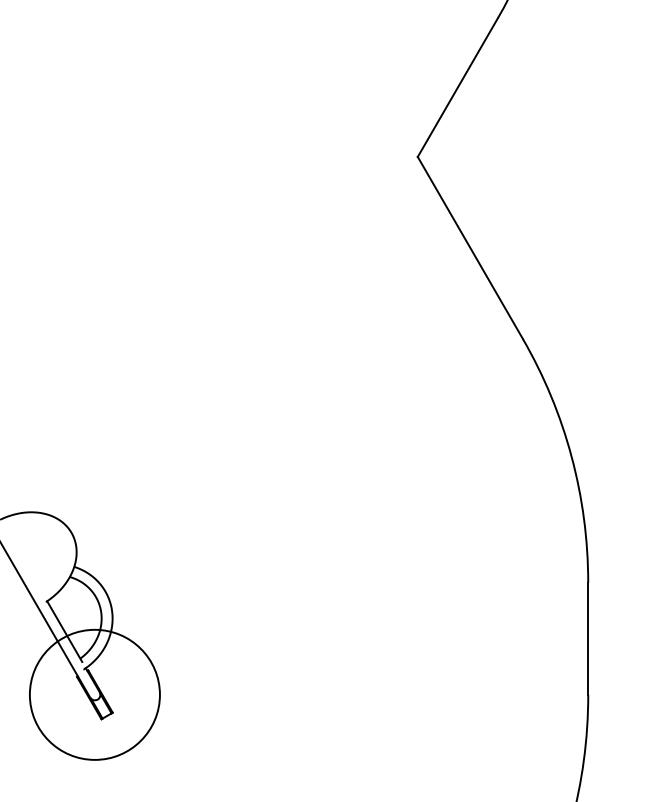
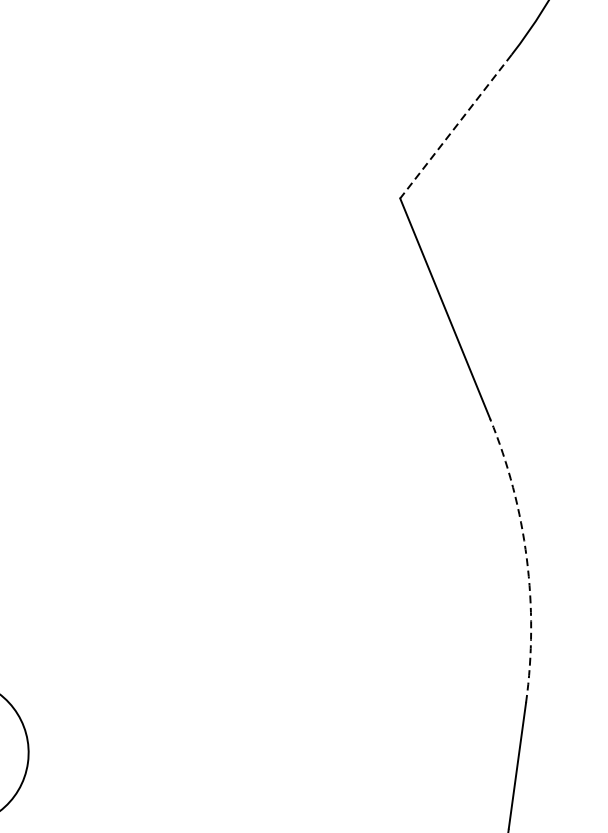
line: (457, 87) -> (455, 126), solid -> dashed
arc: (571, 456) -> (526, 558), solid -> dashed

